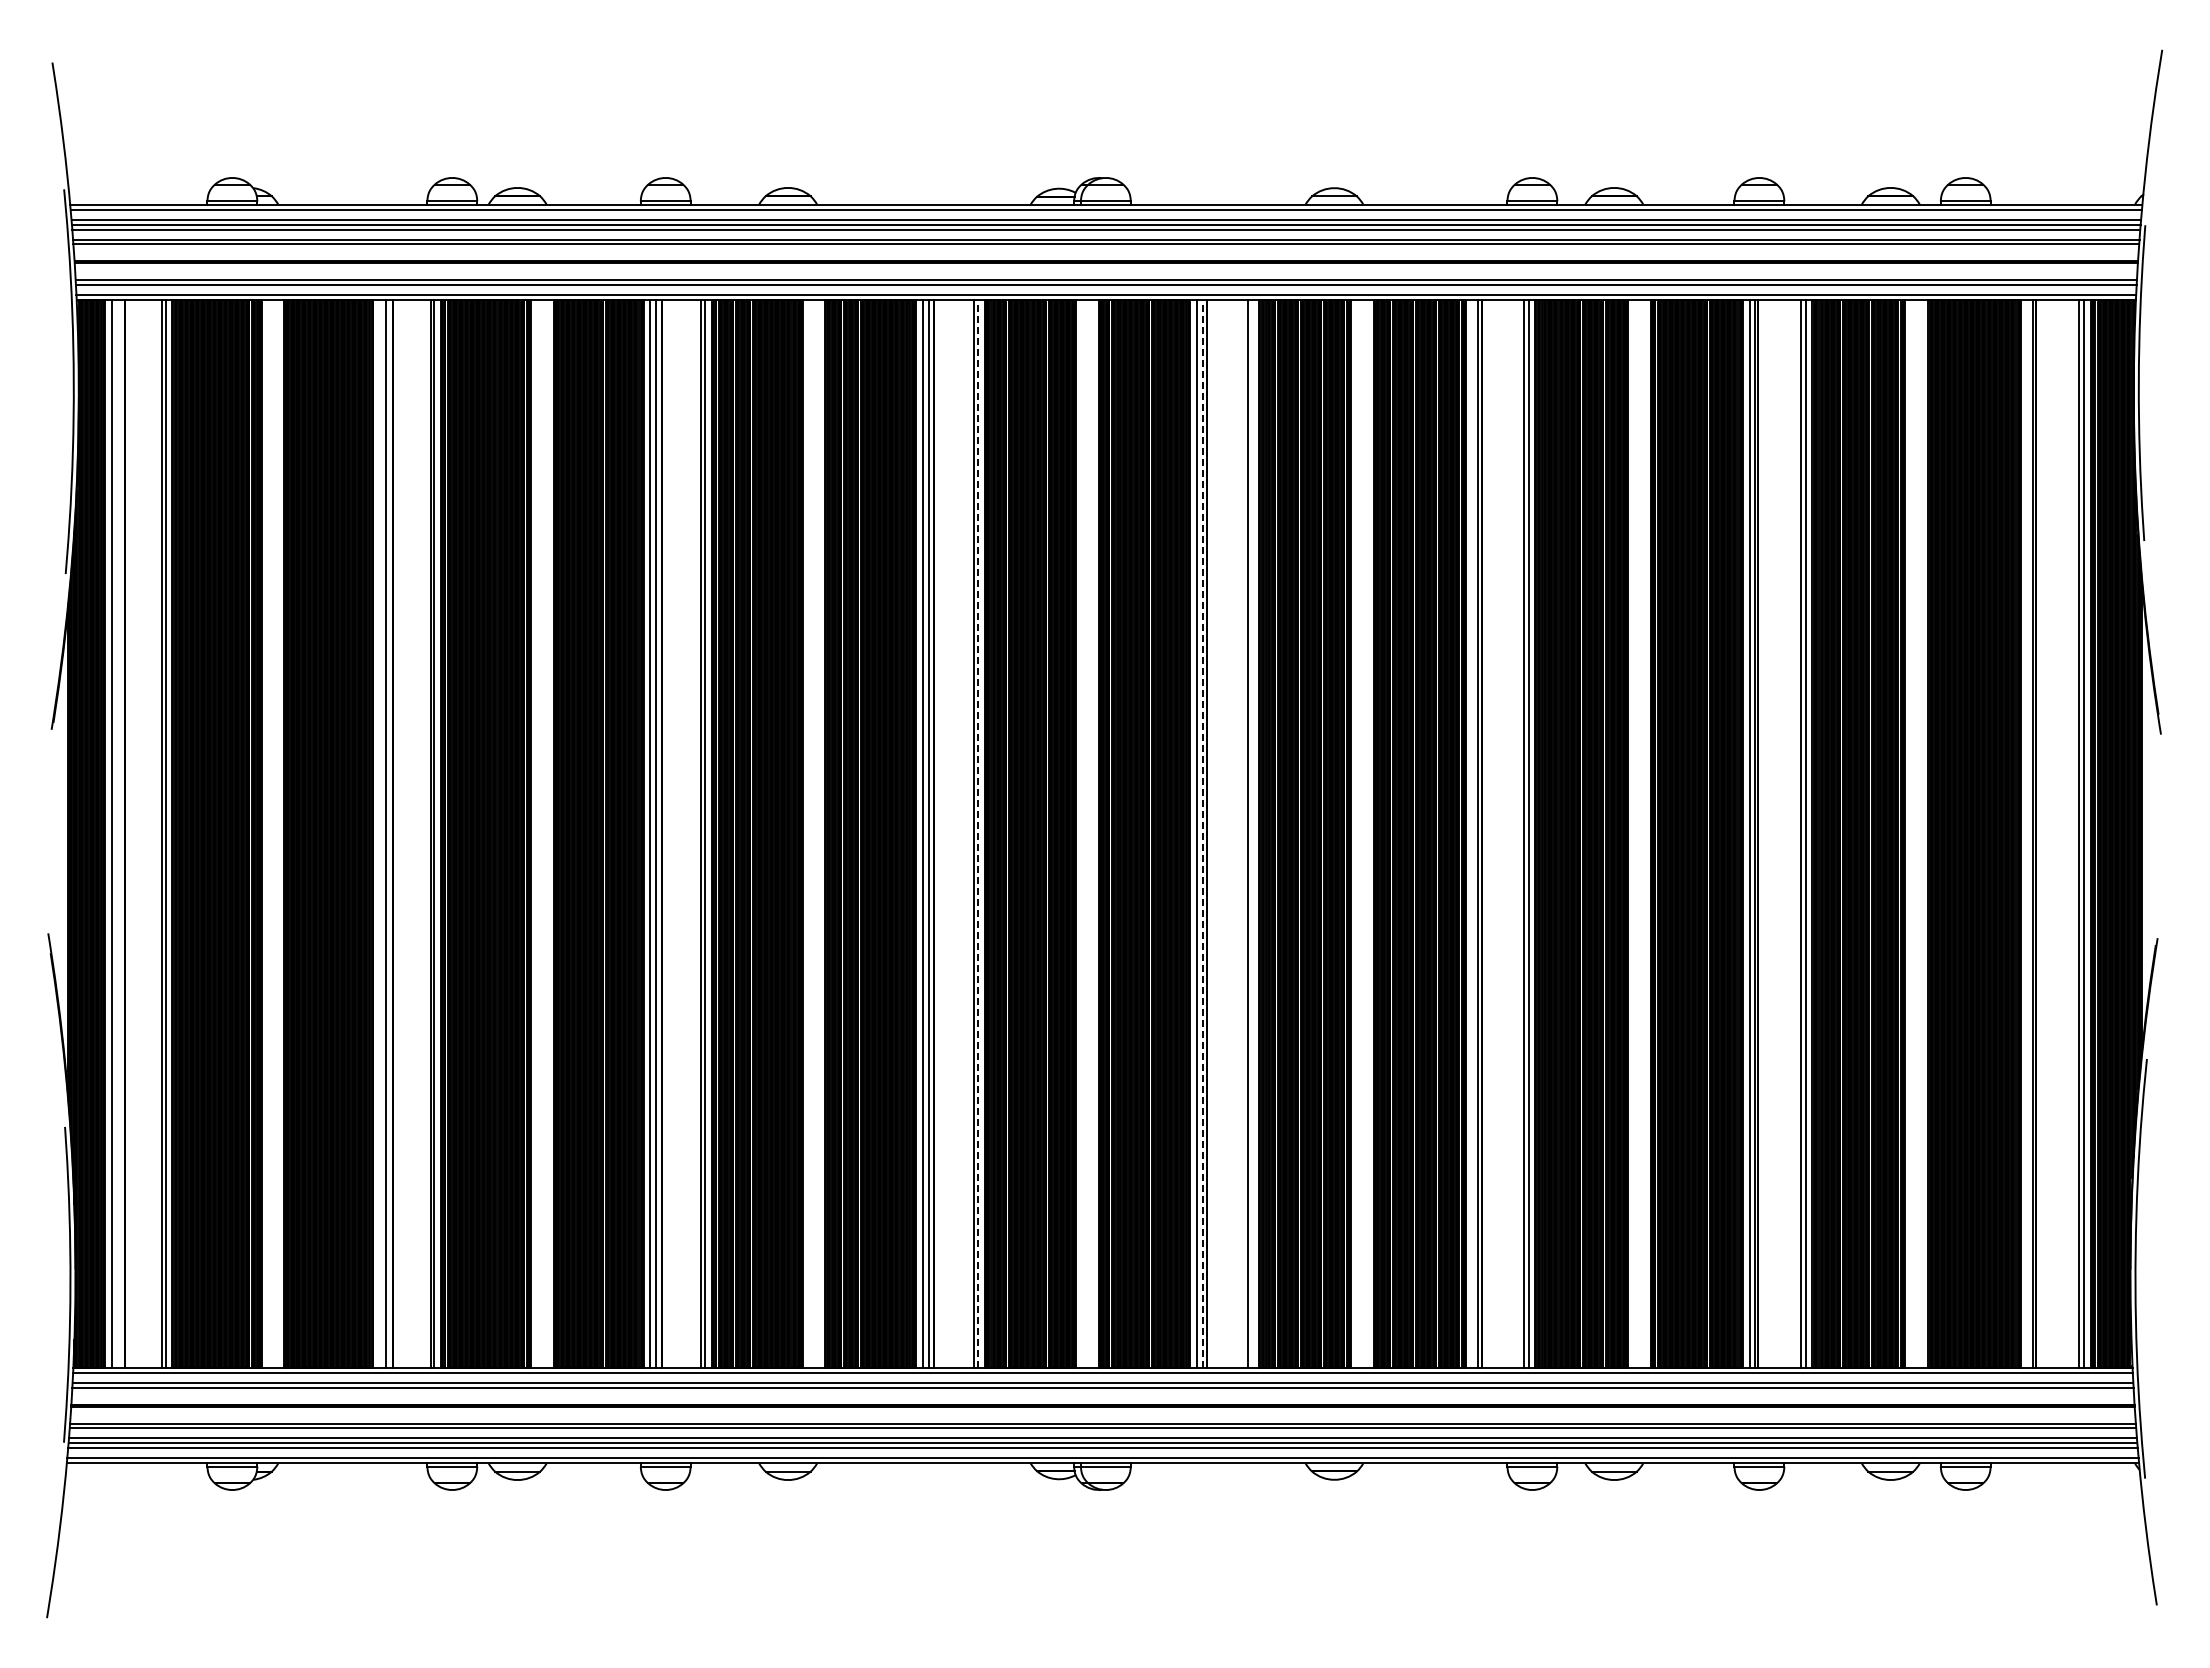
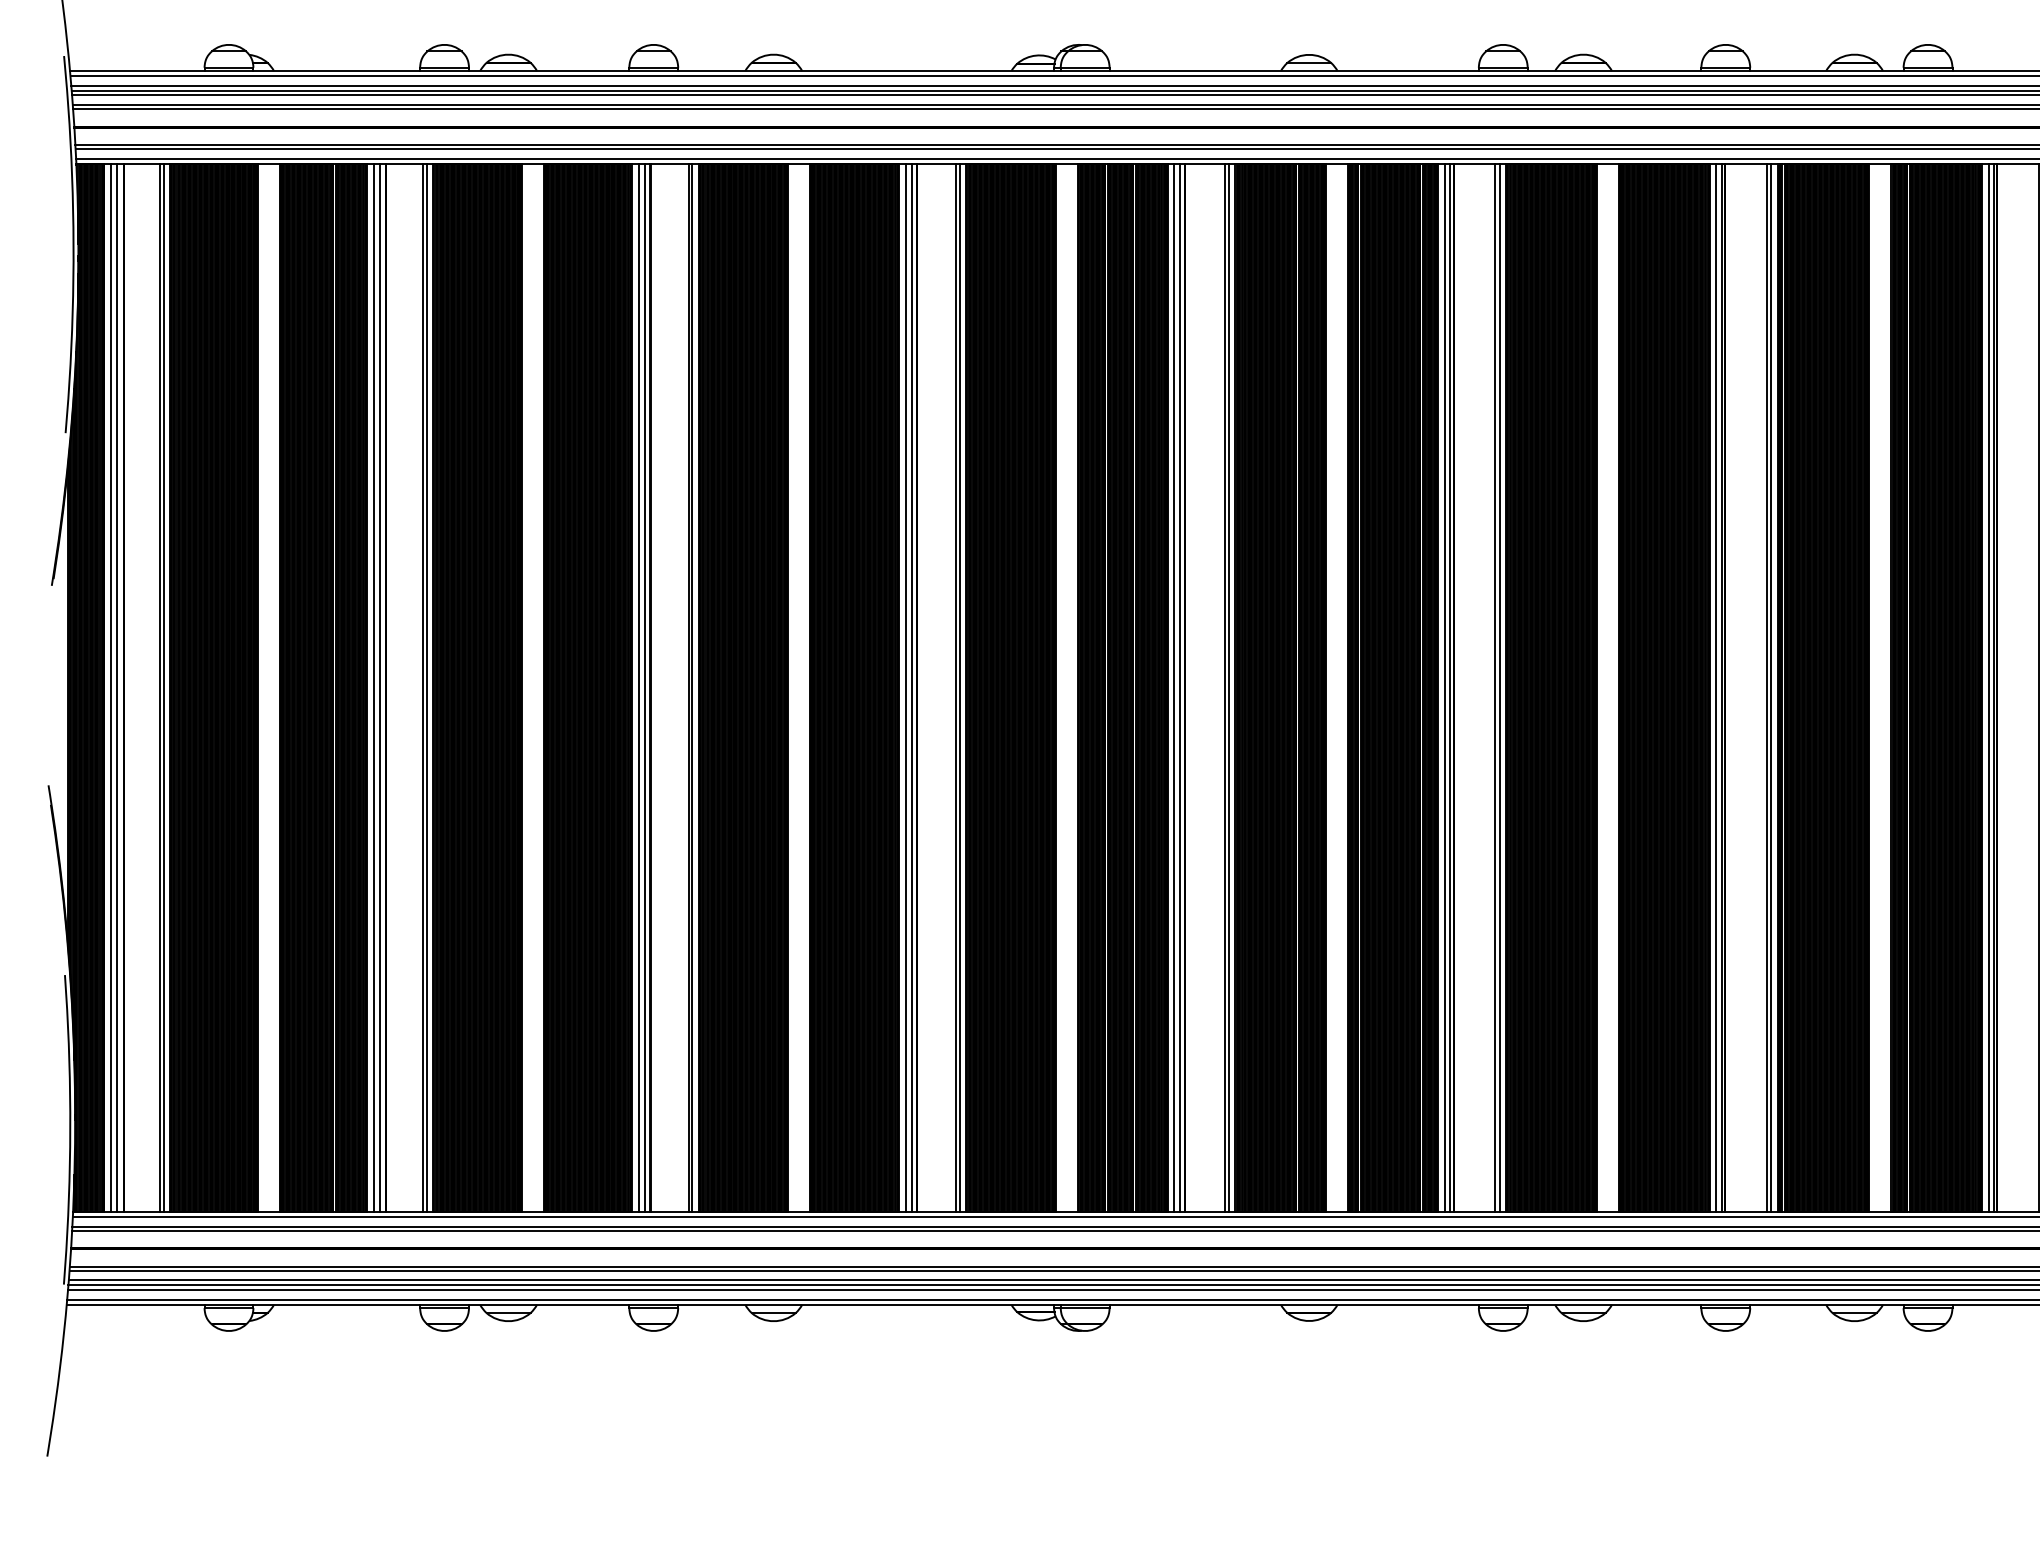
line: (117, 833) -> (116, 687), added
line: (379, 833) -> (373, 687), added
line: (978, 833) -> (960, 687), dashed -> solid
line: (1202, 833) -> (1179, 687), dashed -> solid
line: (1252, 833) -> (1228, 687), added
line: (1472, 833) -> (1444, 687), added
line: (2027, 833) -> (1988, 687), added

